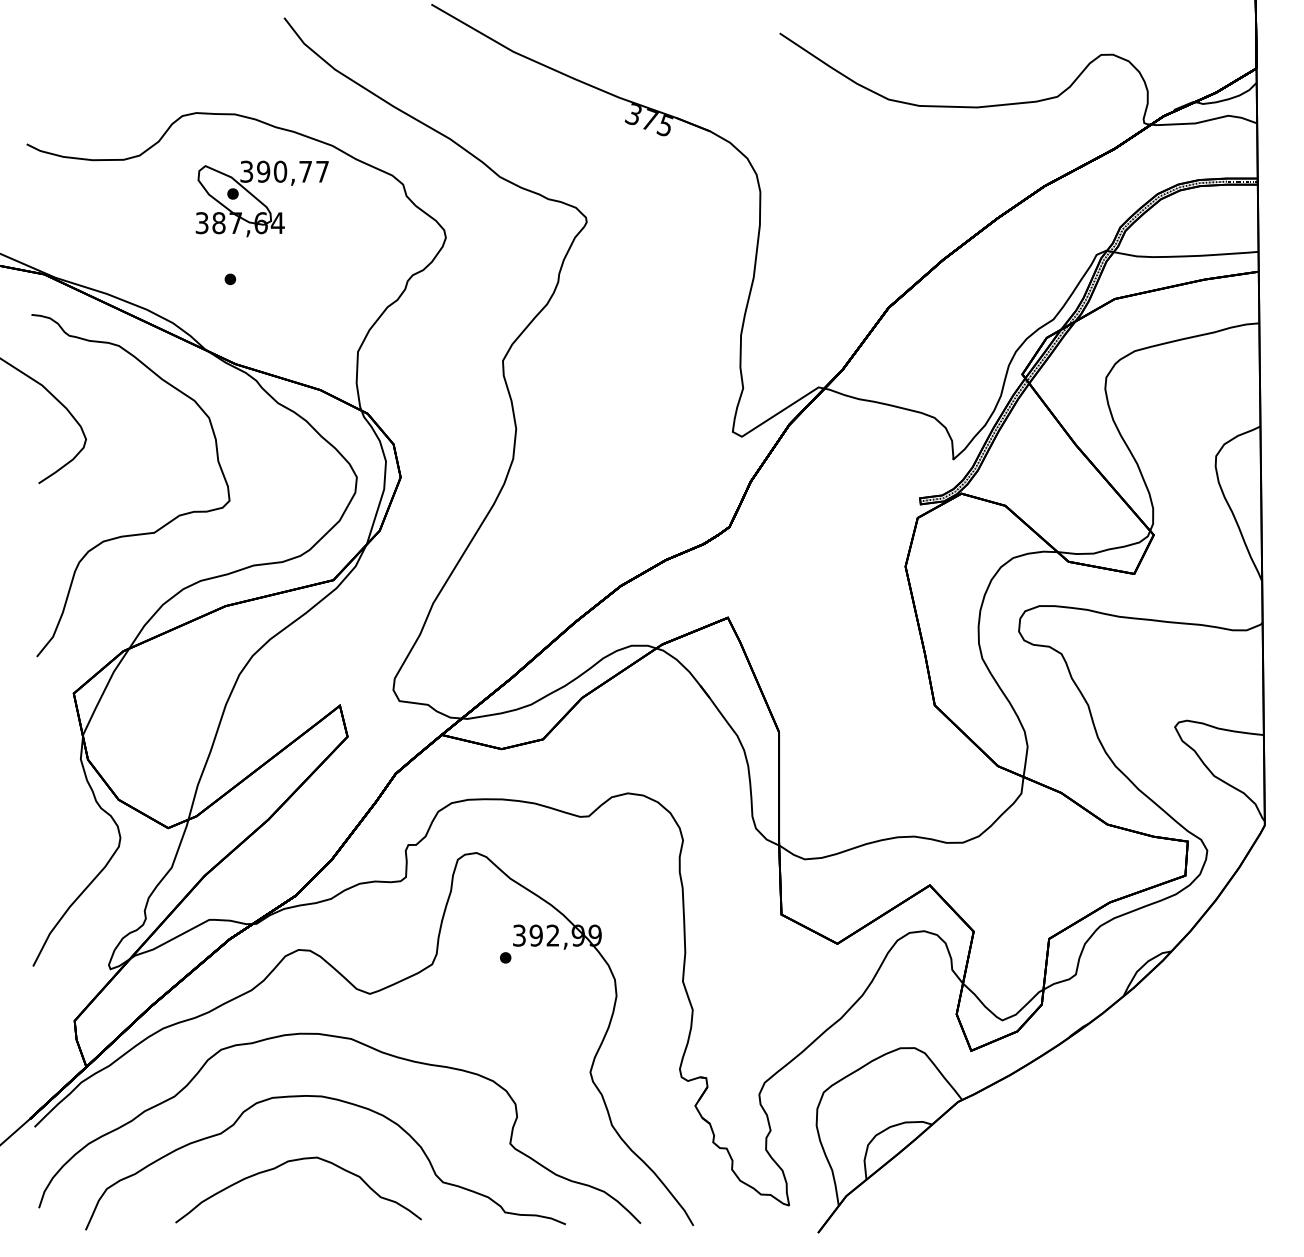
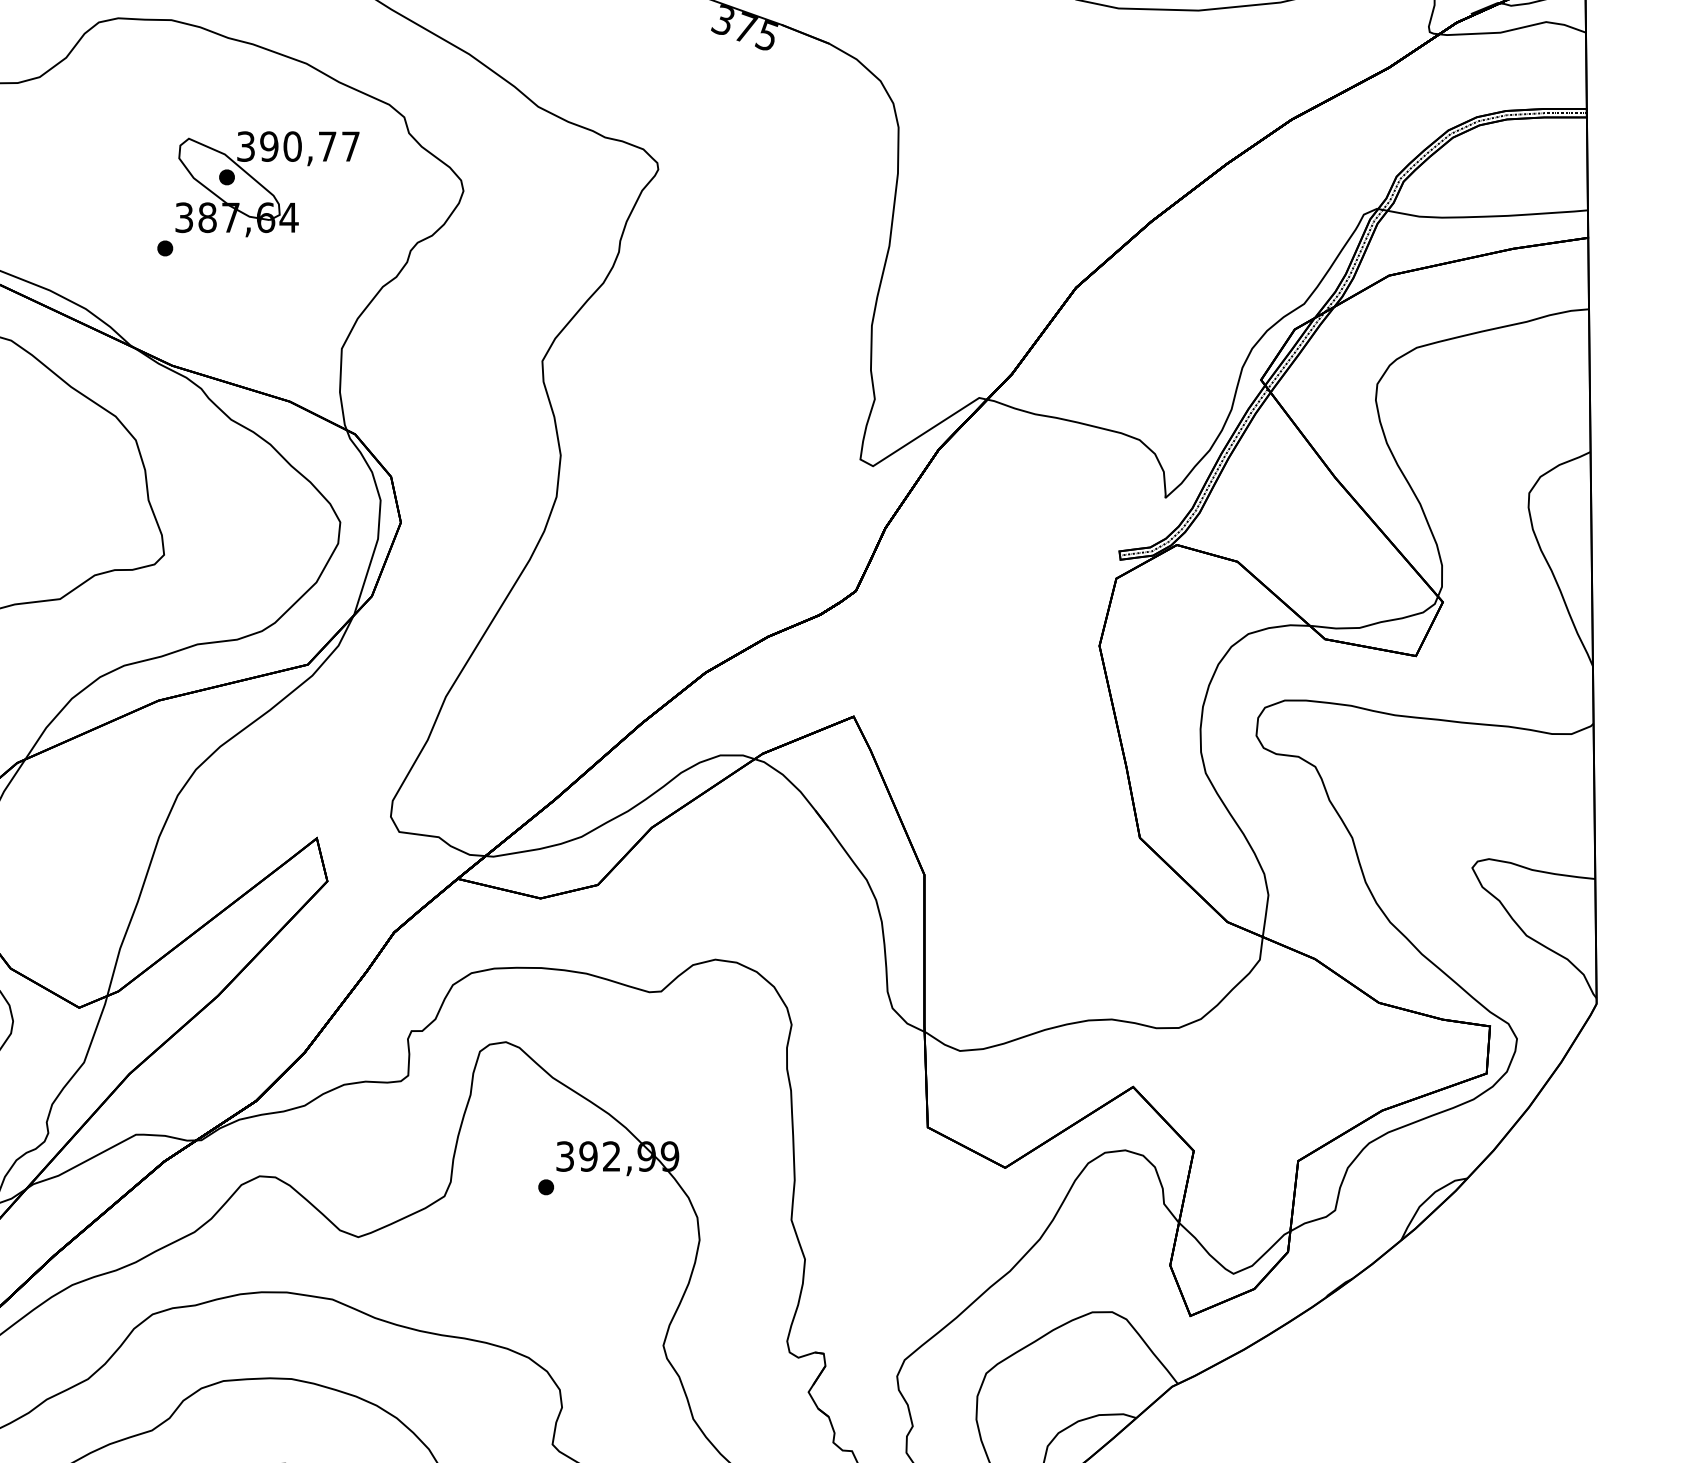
part: (261, 198) -> (266, 183), moved

